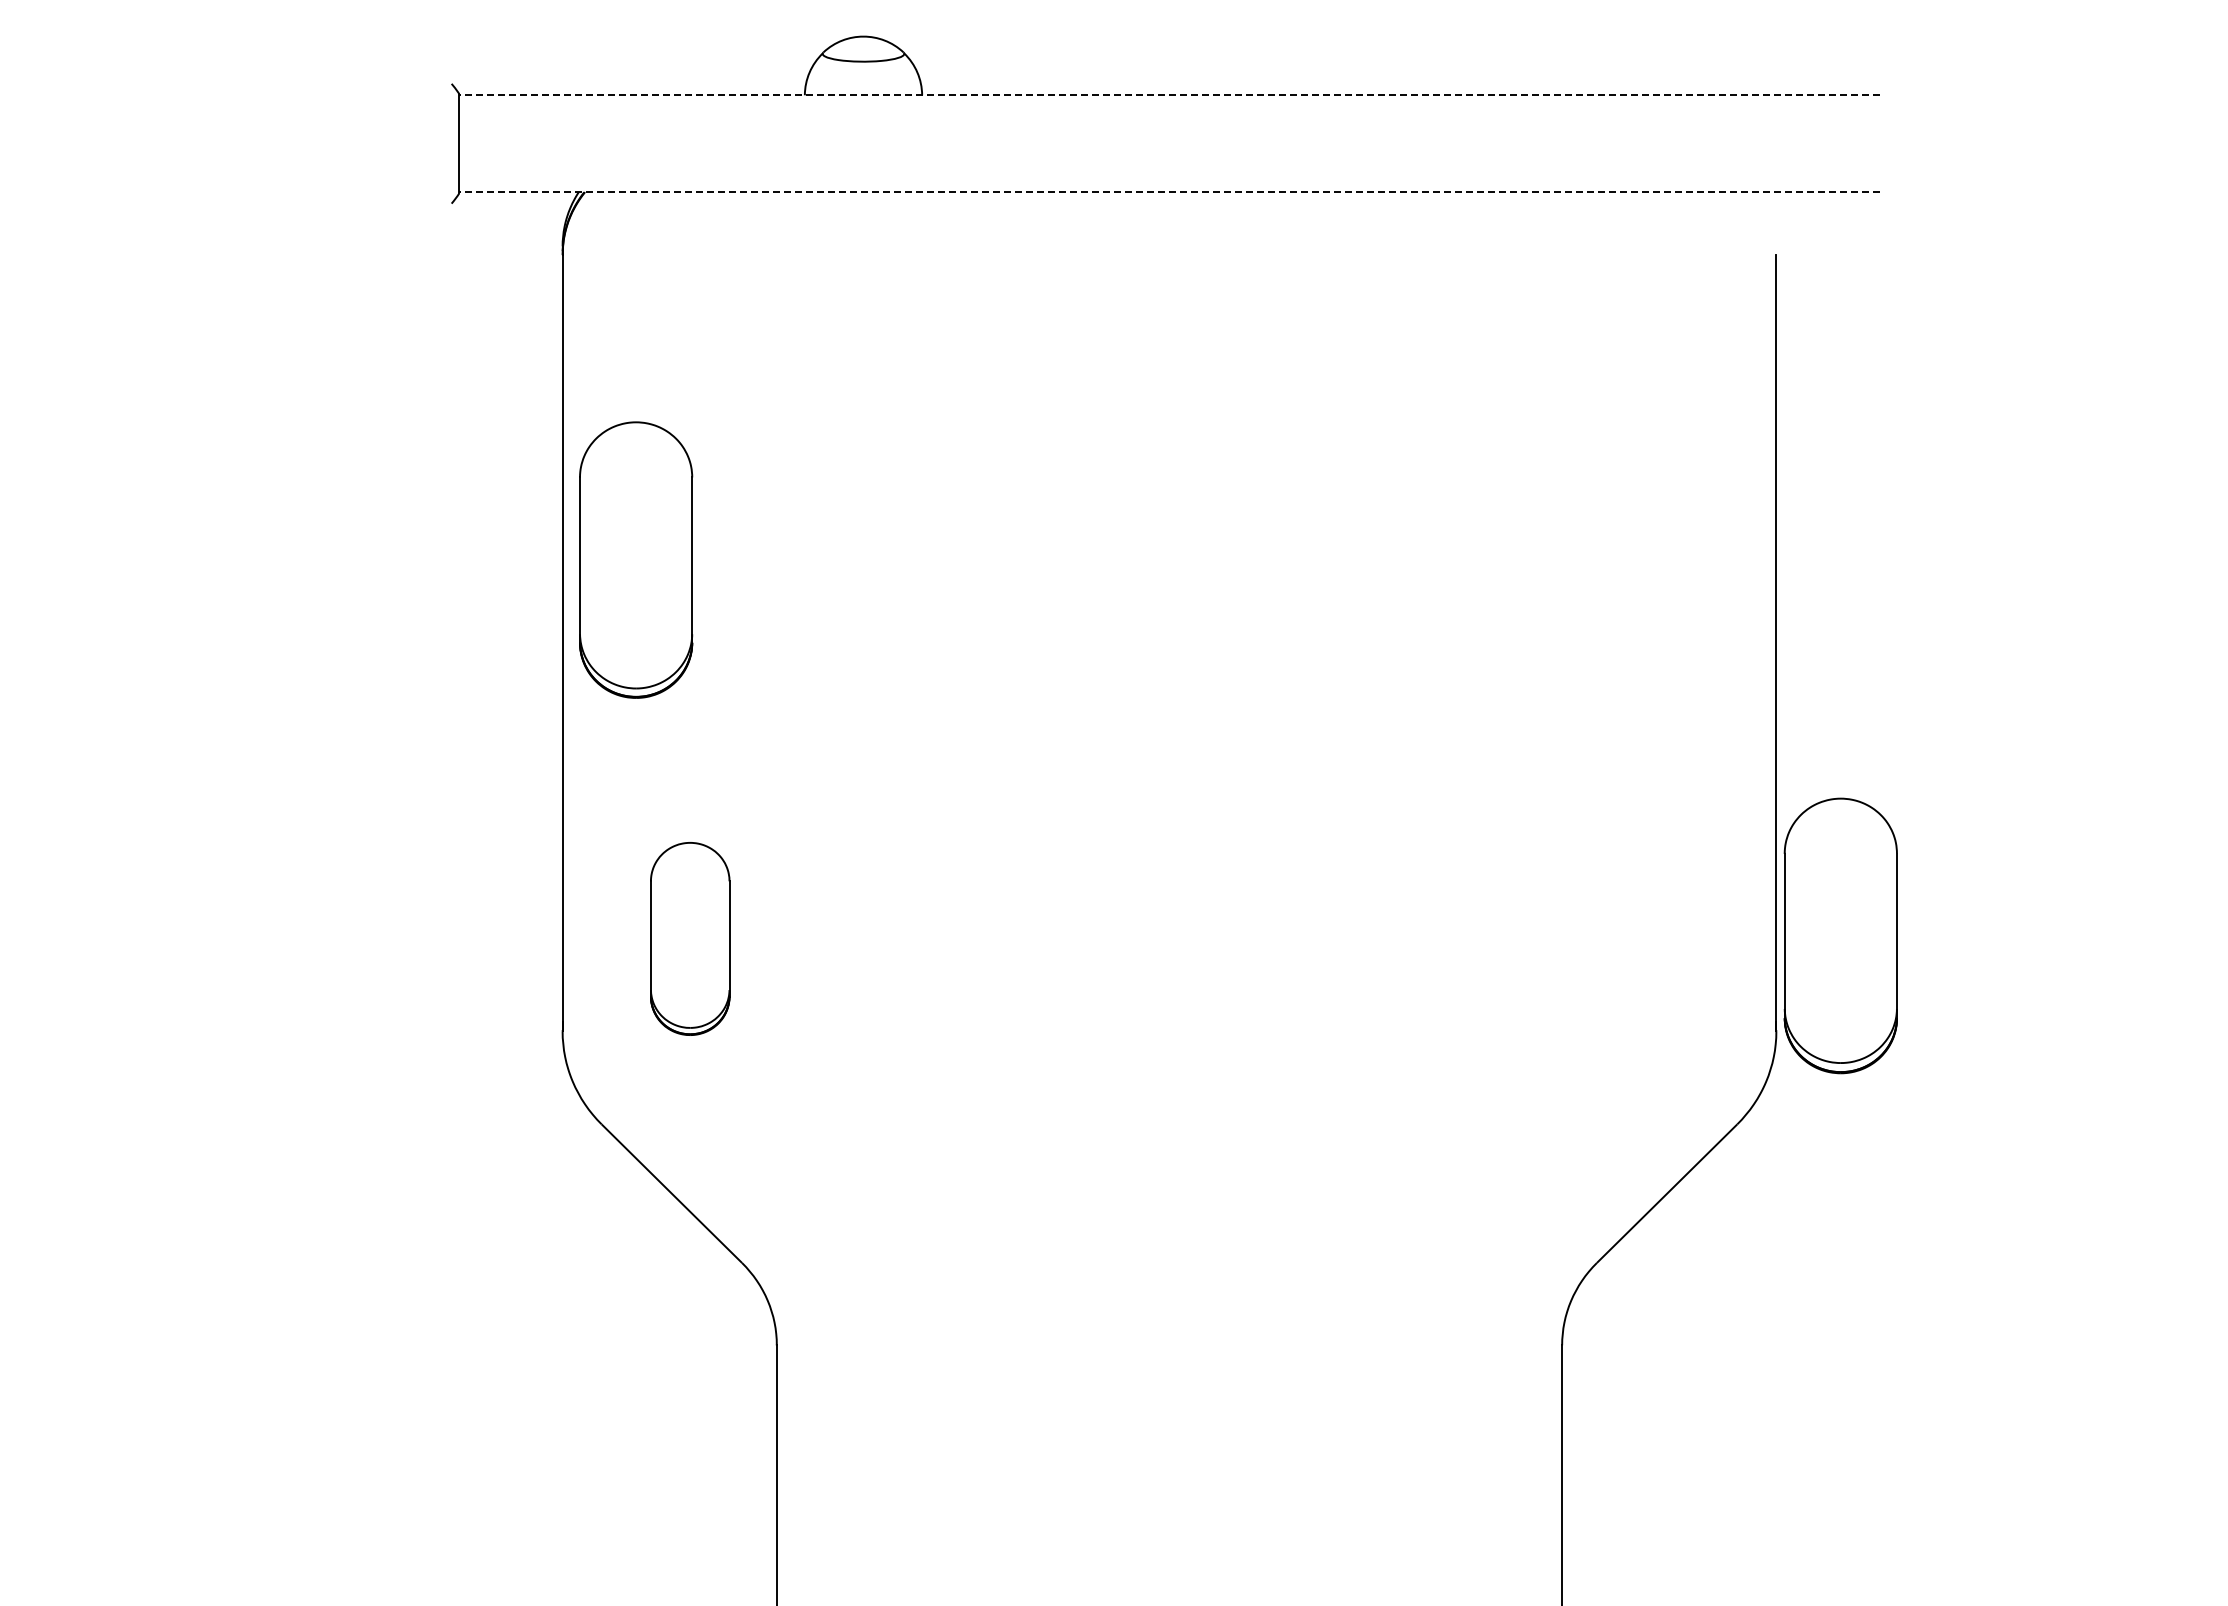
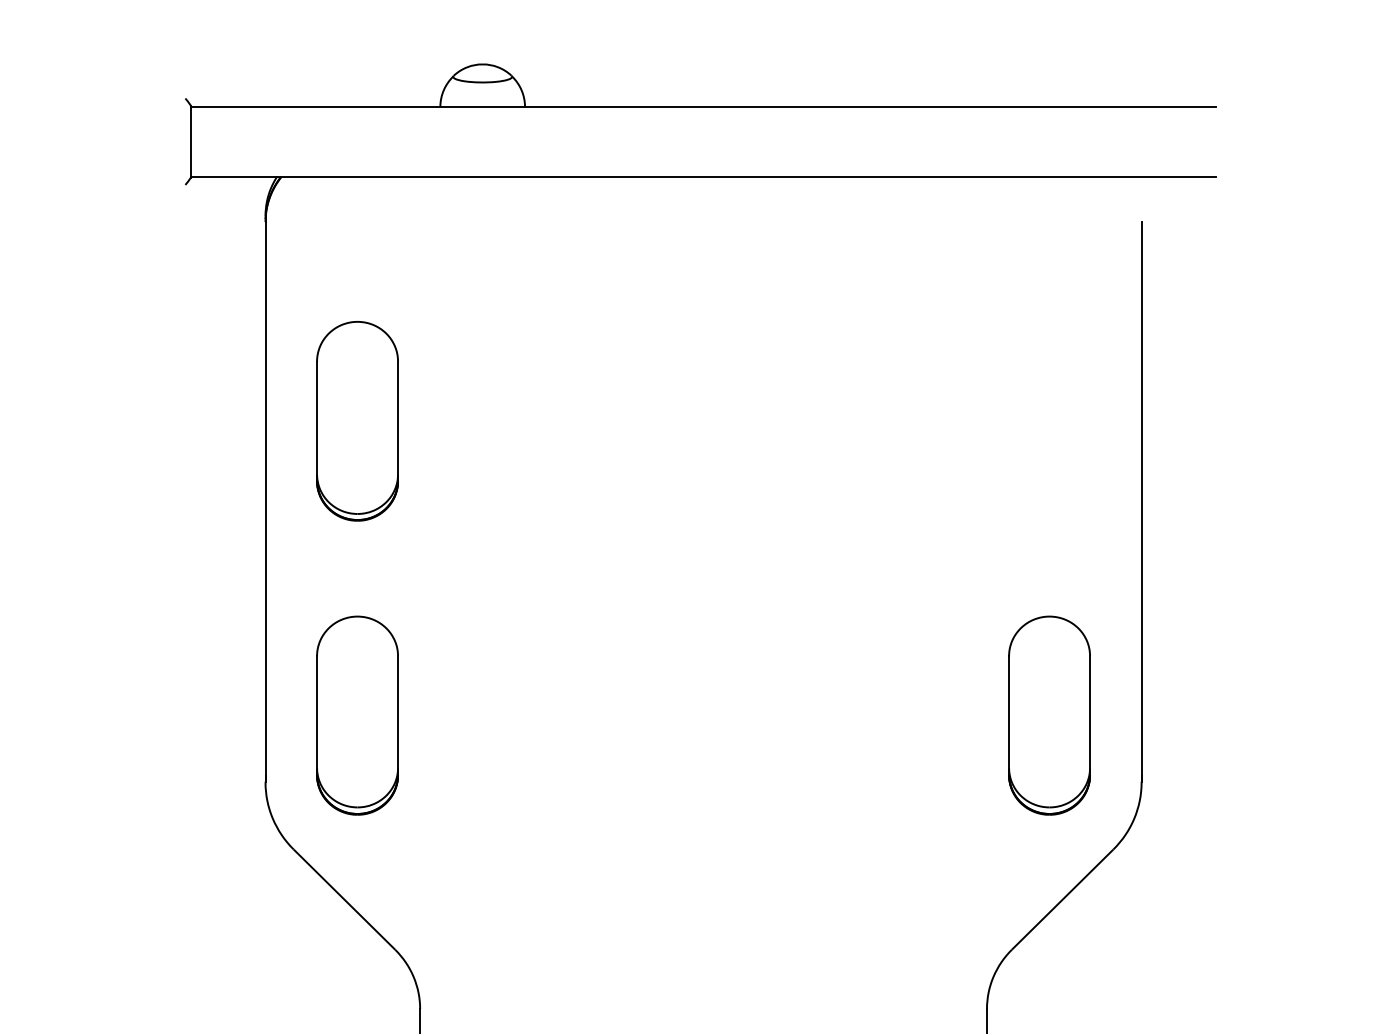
line: (1168, 95) -> (702, 106), dashed -> solid
line: (1168, 192) -> (702, 176), dashed -> solid
part: (636, 559) -> (357, 420), moved
part: (1840, 935) -> (1049, 715), moved
part: (690, 938) -> (357, 715), size x1.43

